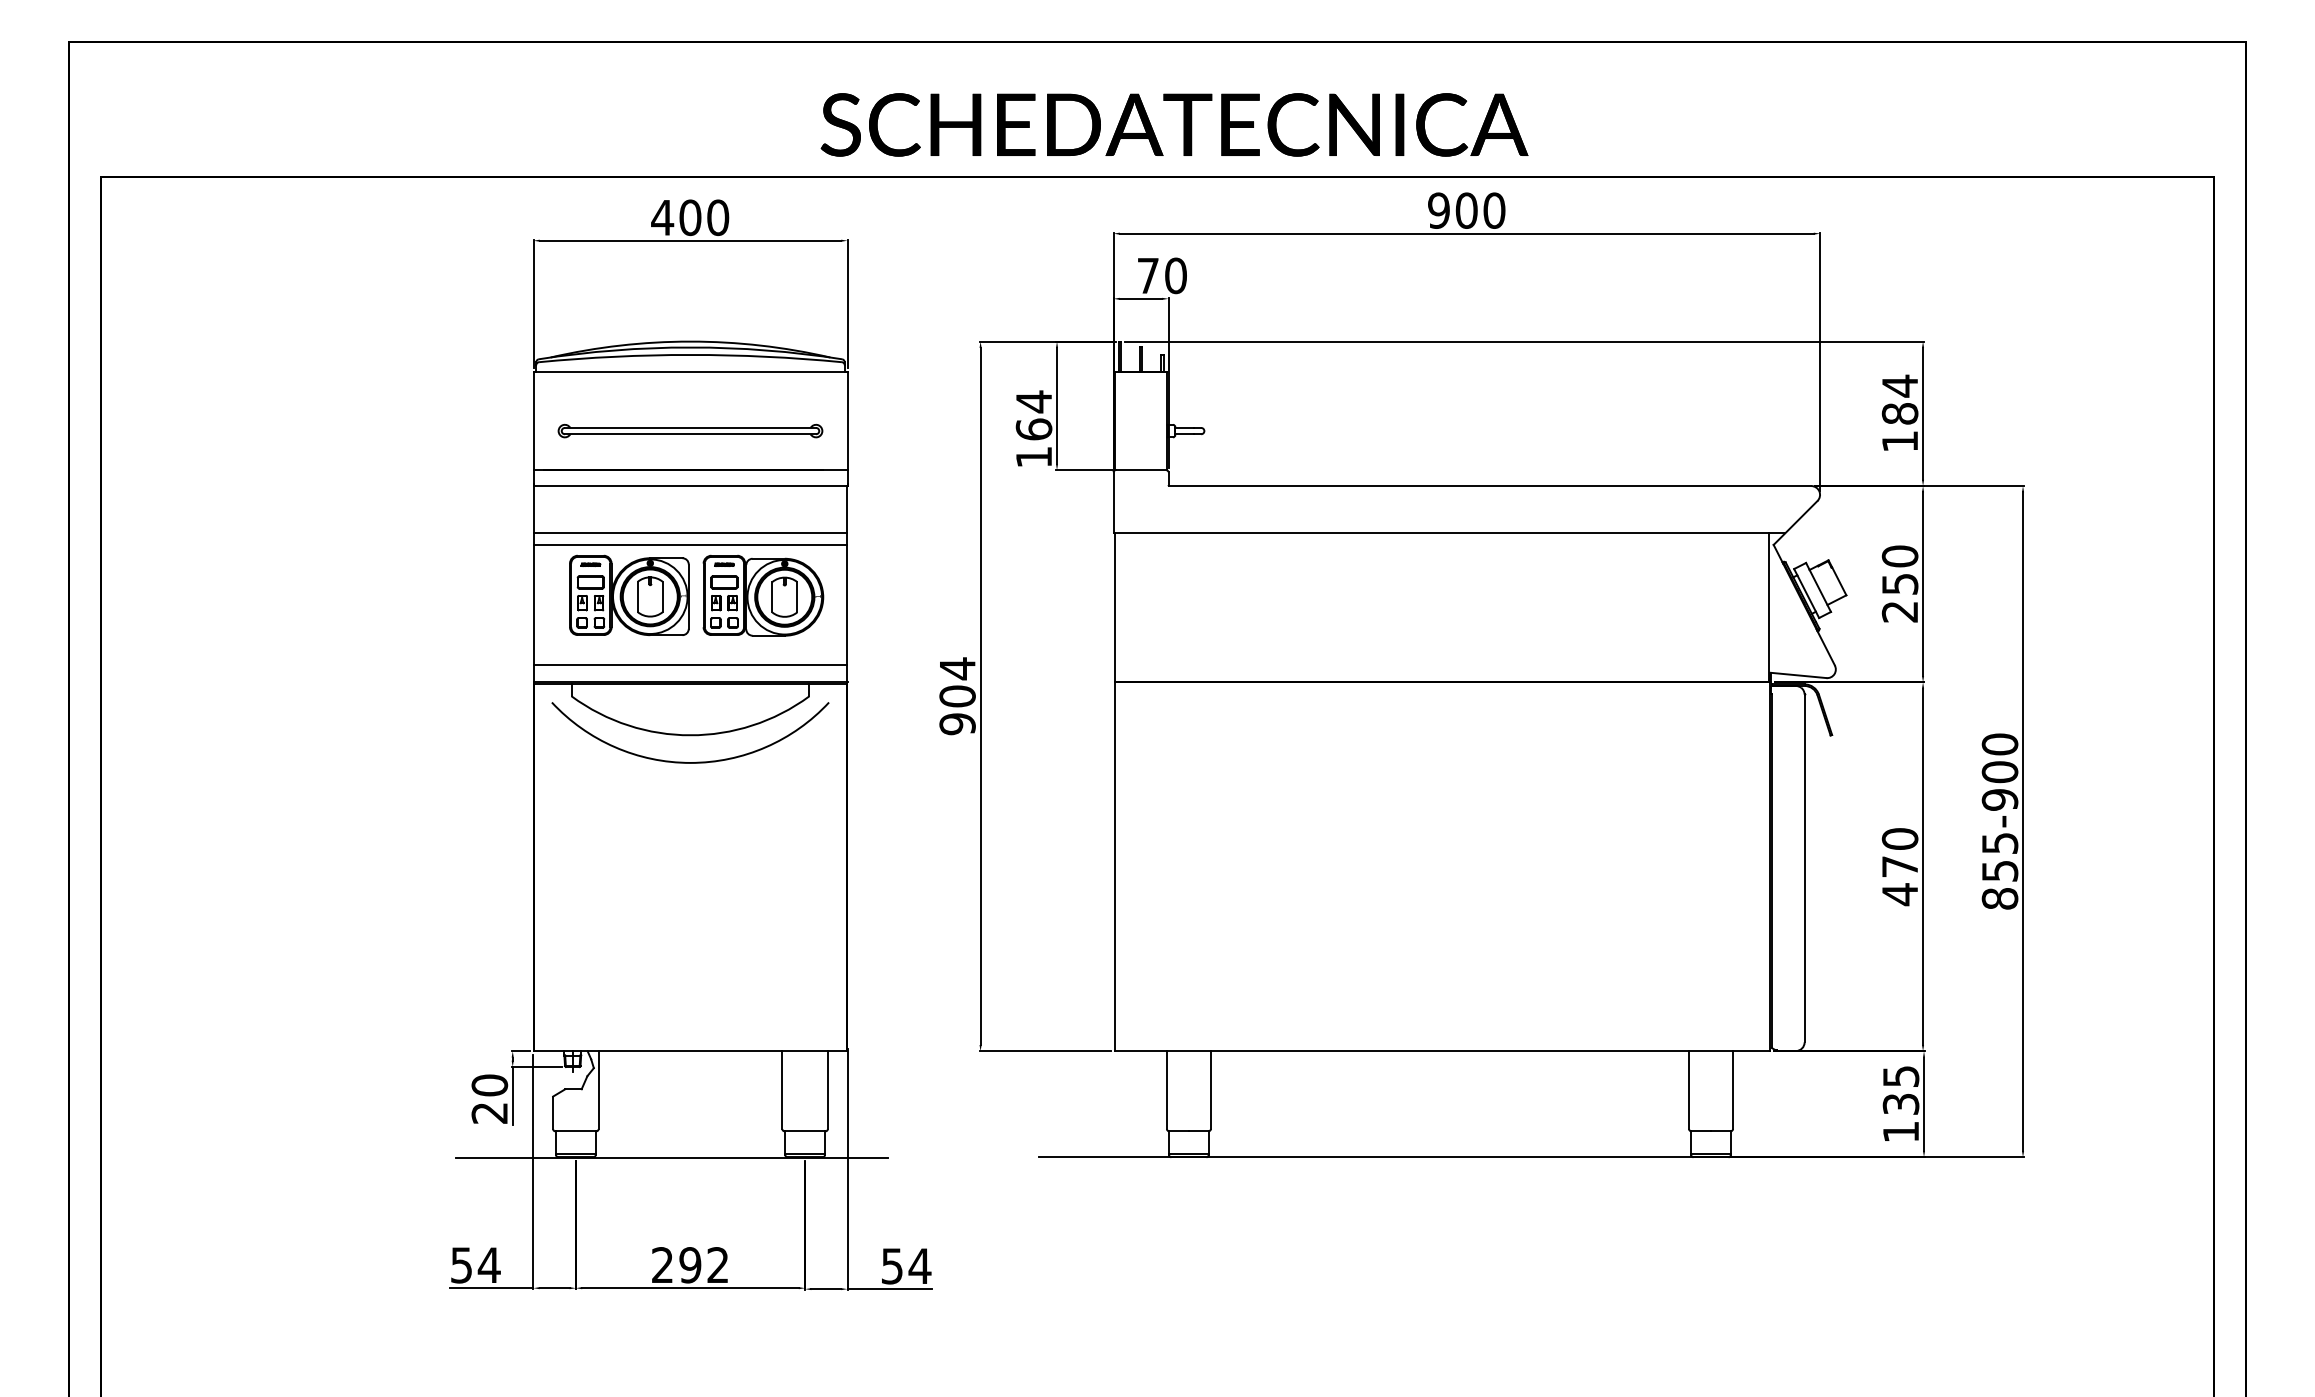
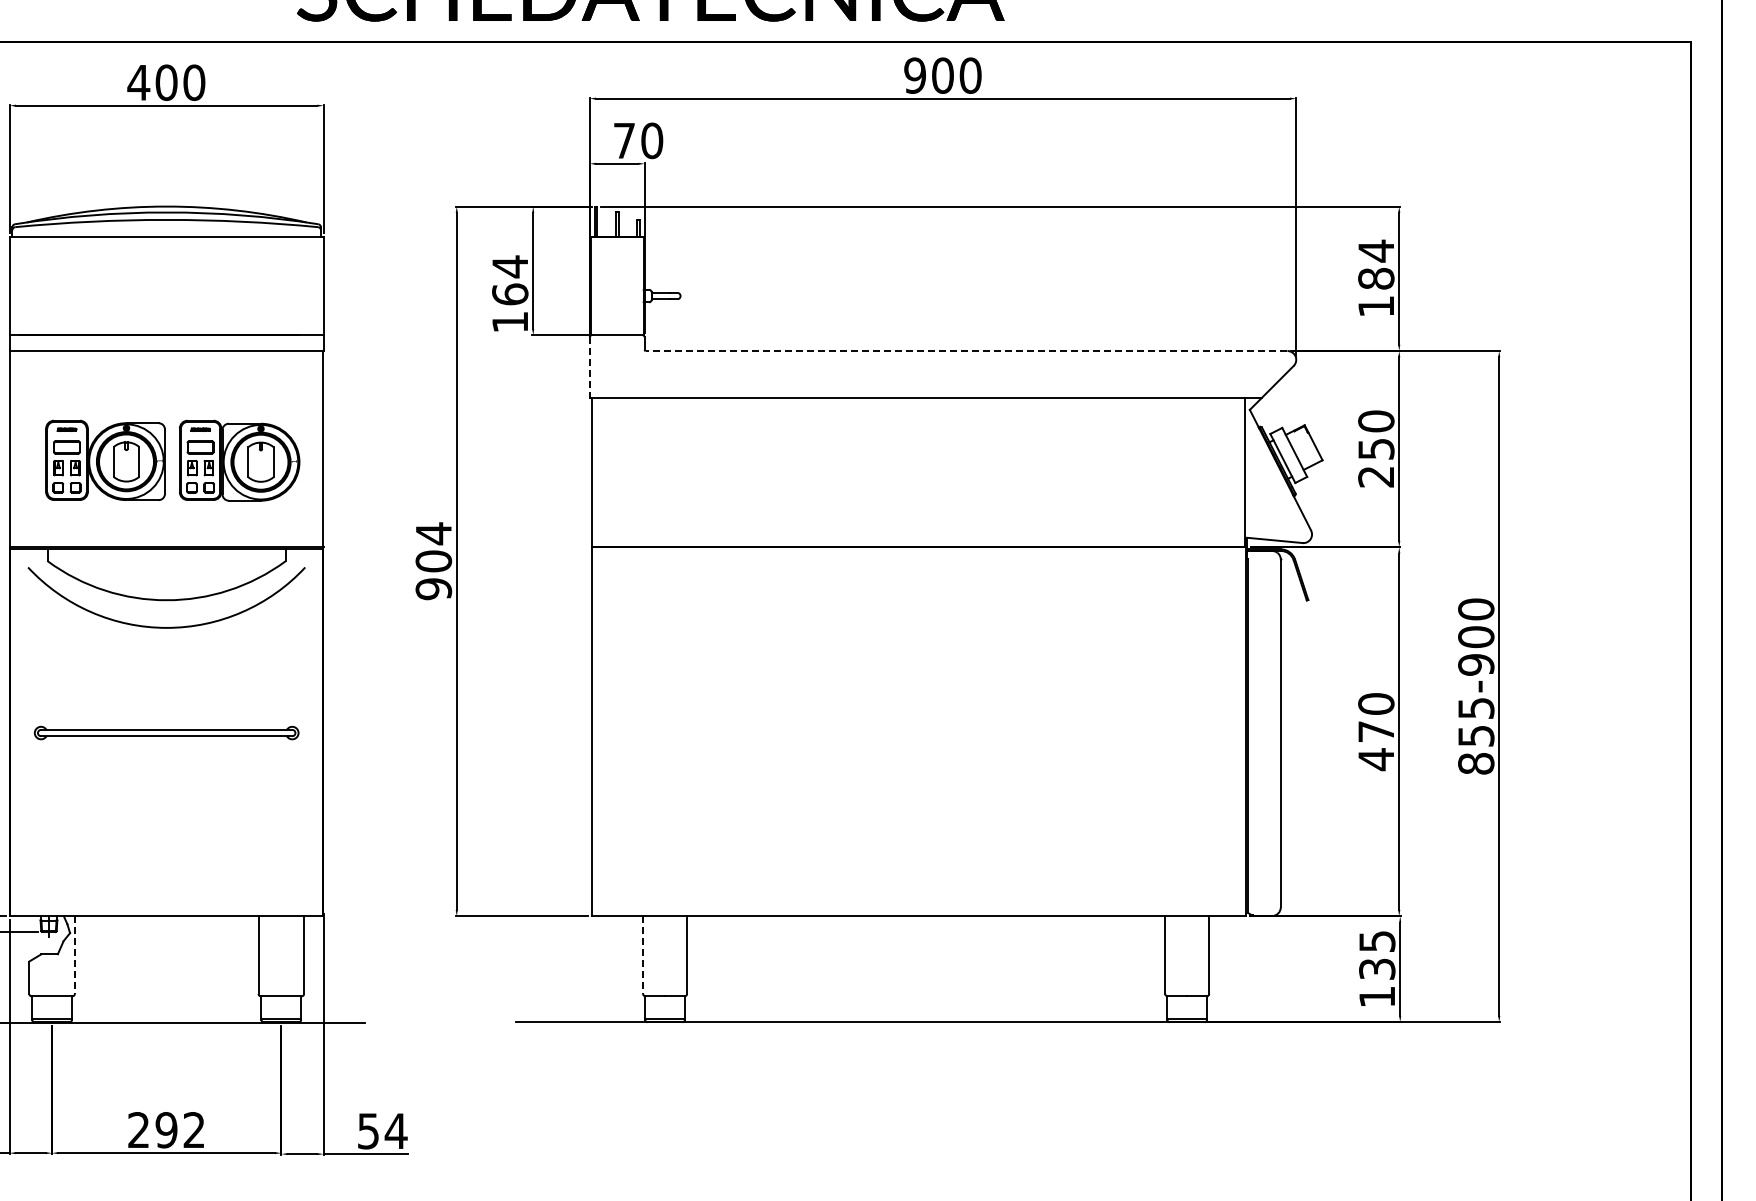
part: (690, 430) -> (166, 732), moved
line: (1490, 486) -> (966, 351), solid -> dashed
line: (1113, 503) -> (589, 368), solid -> dashed
line: (690, 533) -> (166, 398), removed
line: (690, 544) -> (166, 409), removed
line: (690, 665) -> (166, 530), removed
line: (598, 1090) -> (74, 955), solid -> dashed
line: (1166, 1090) -> (642, 955), solid -> dashed

